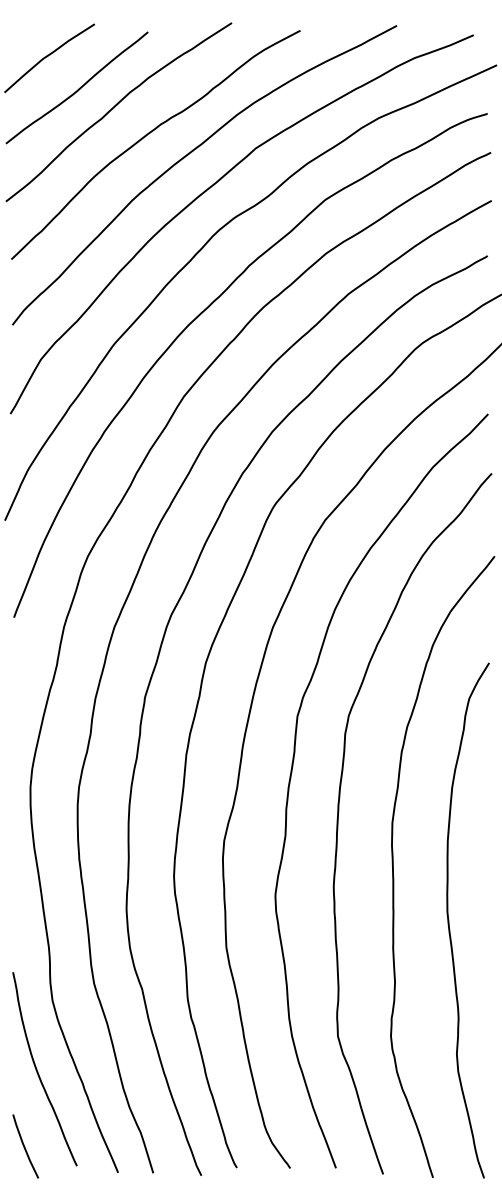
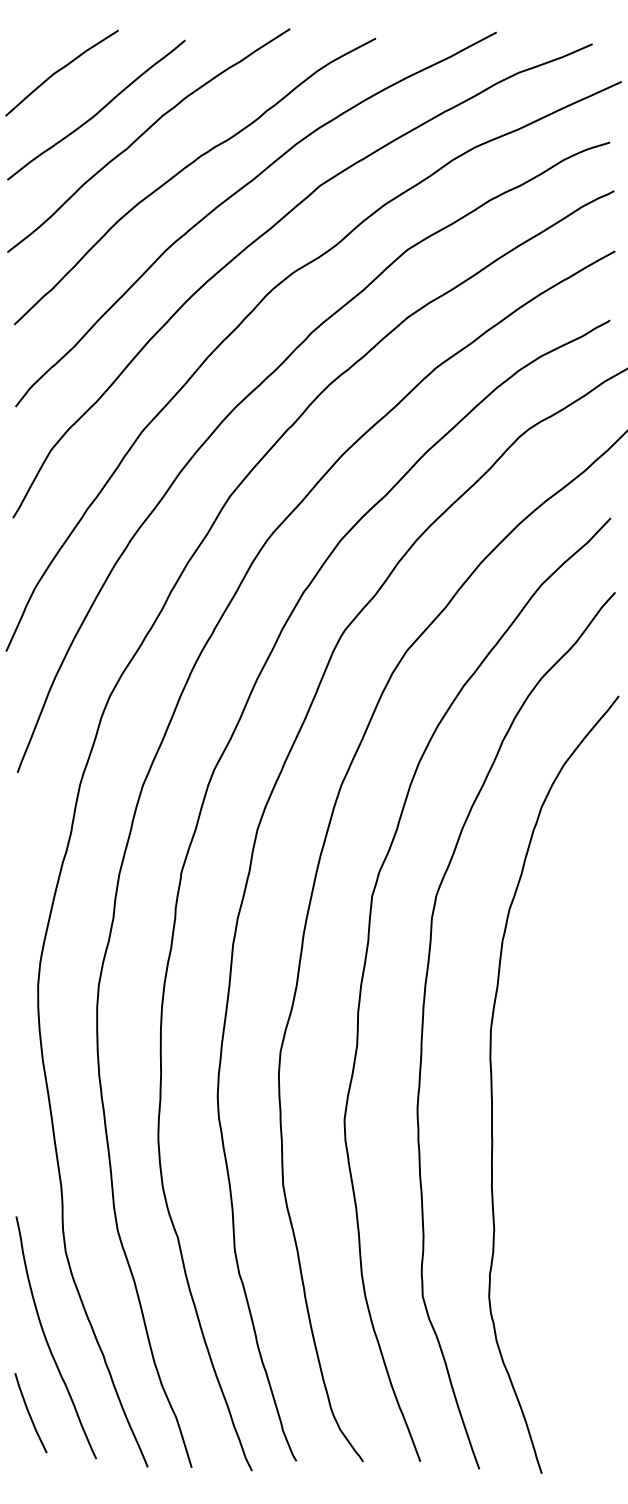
curve: (449, 920) -> (562, 1151), removed
line: (25, 1146) -> (30, 1413), moved

